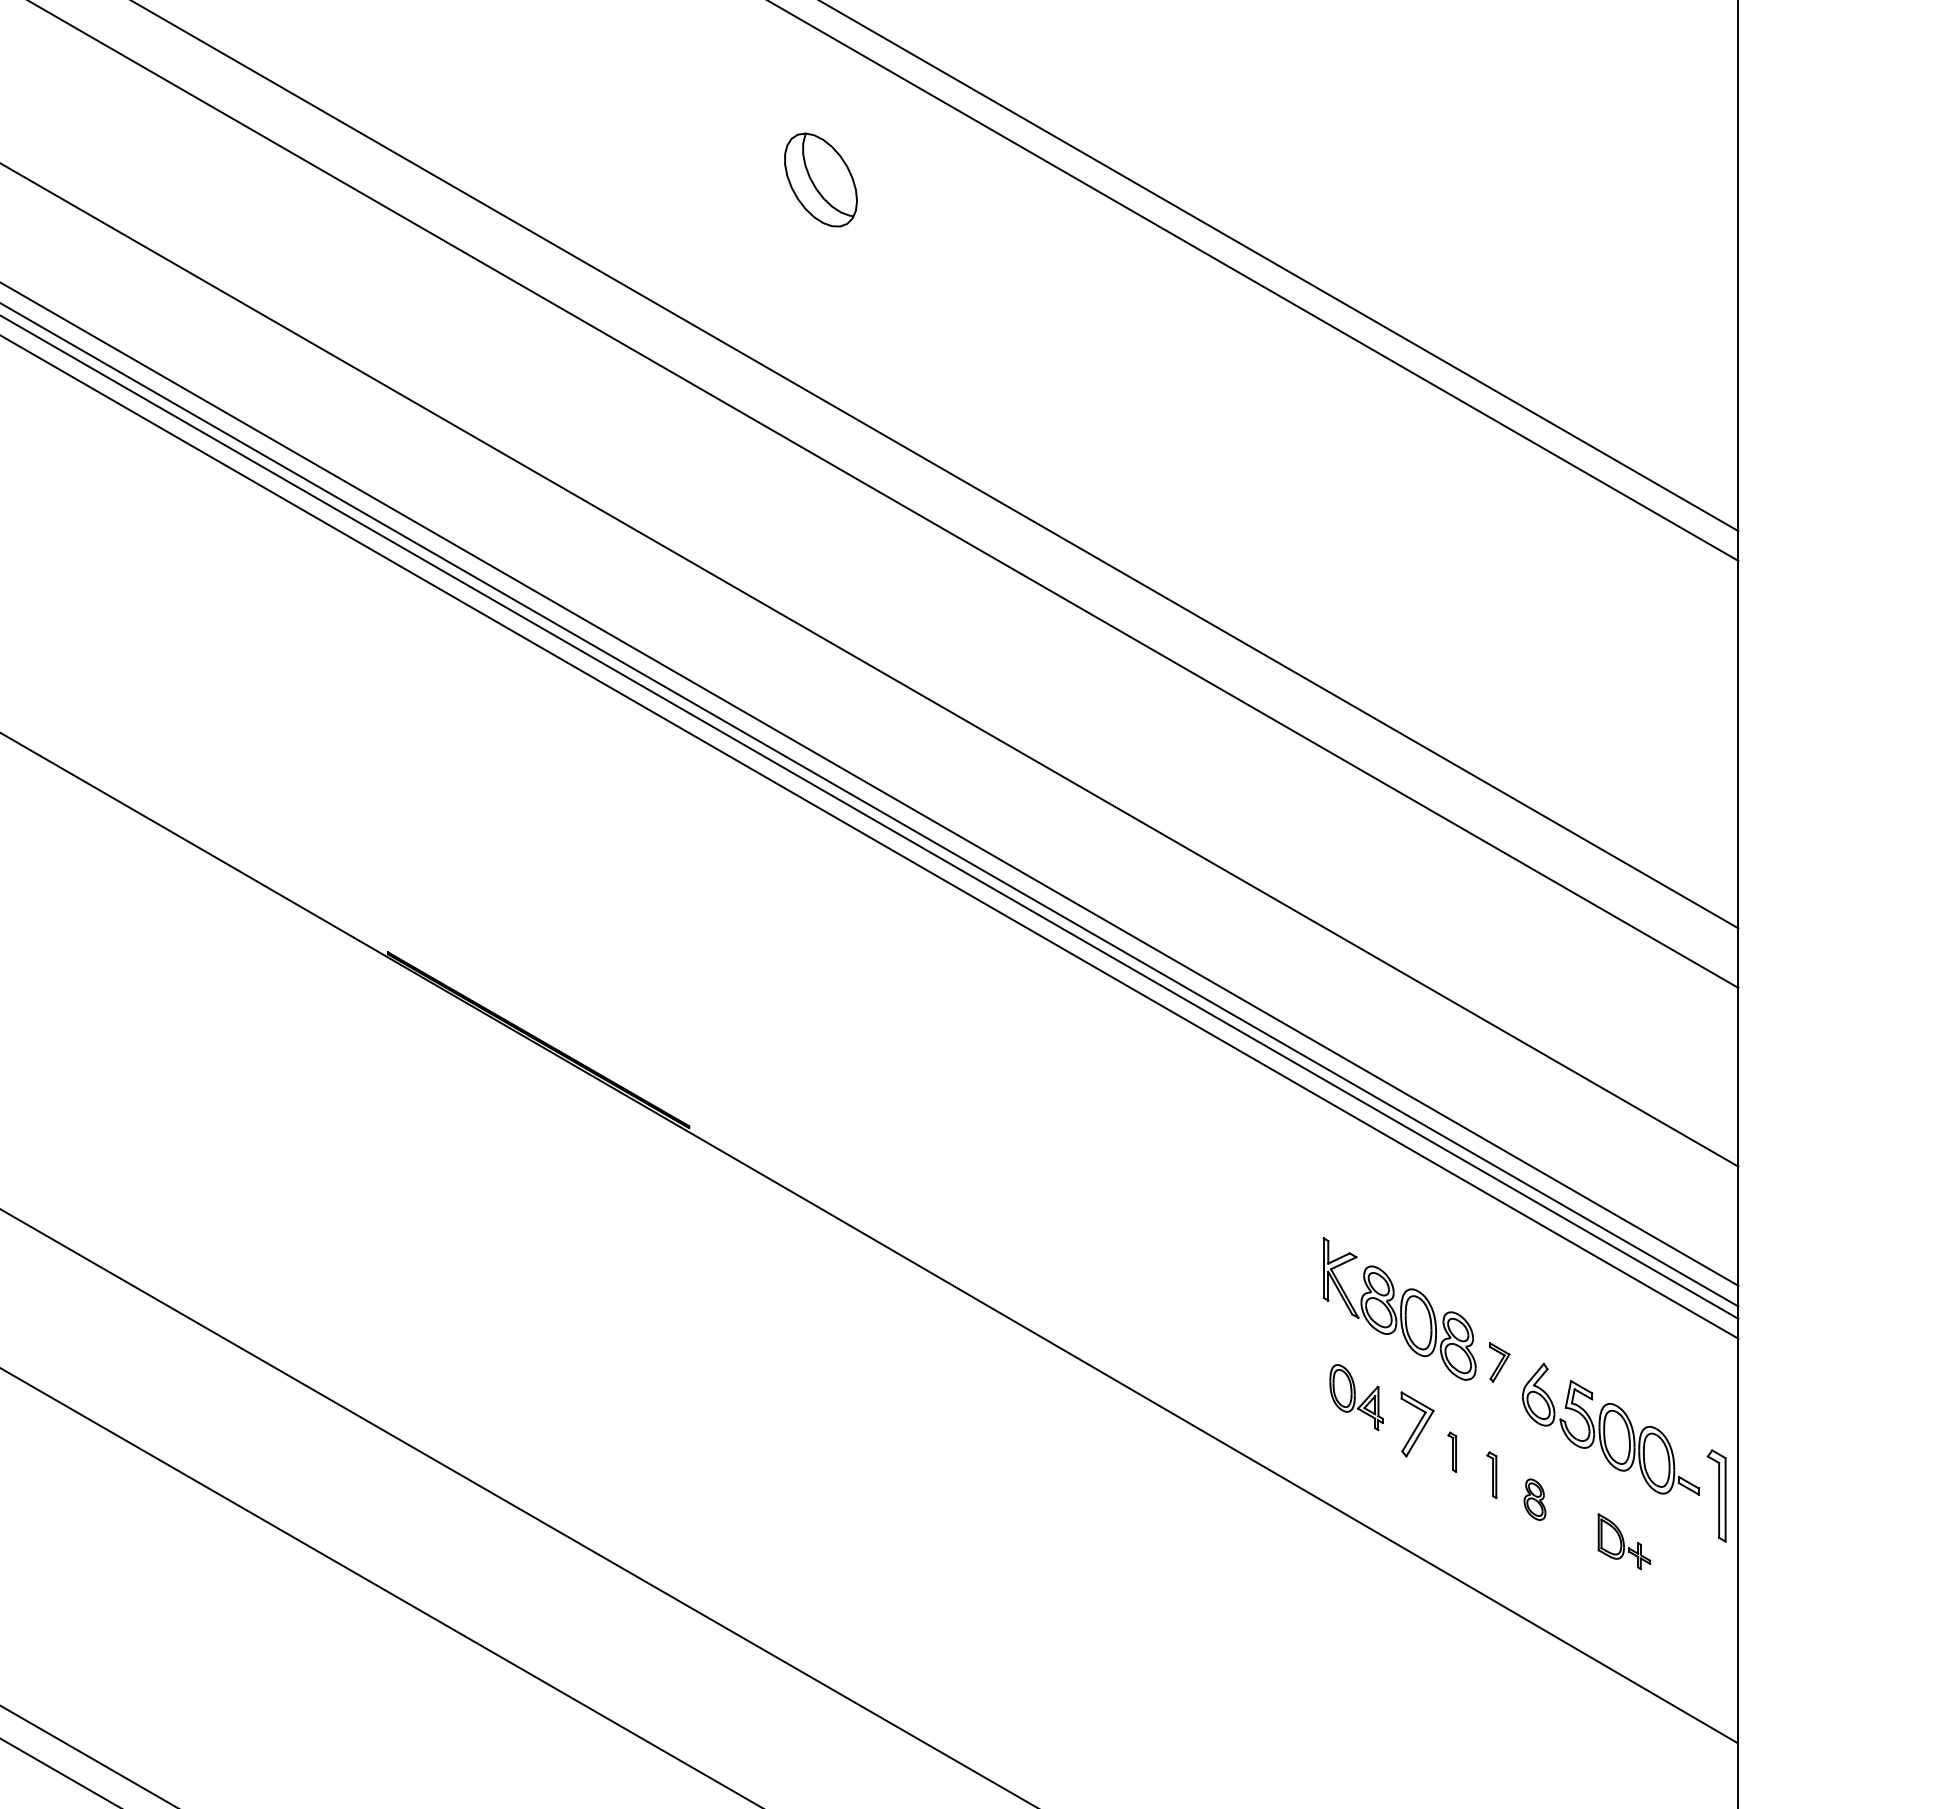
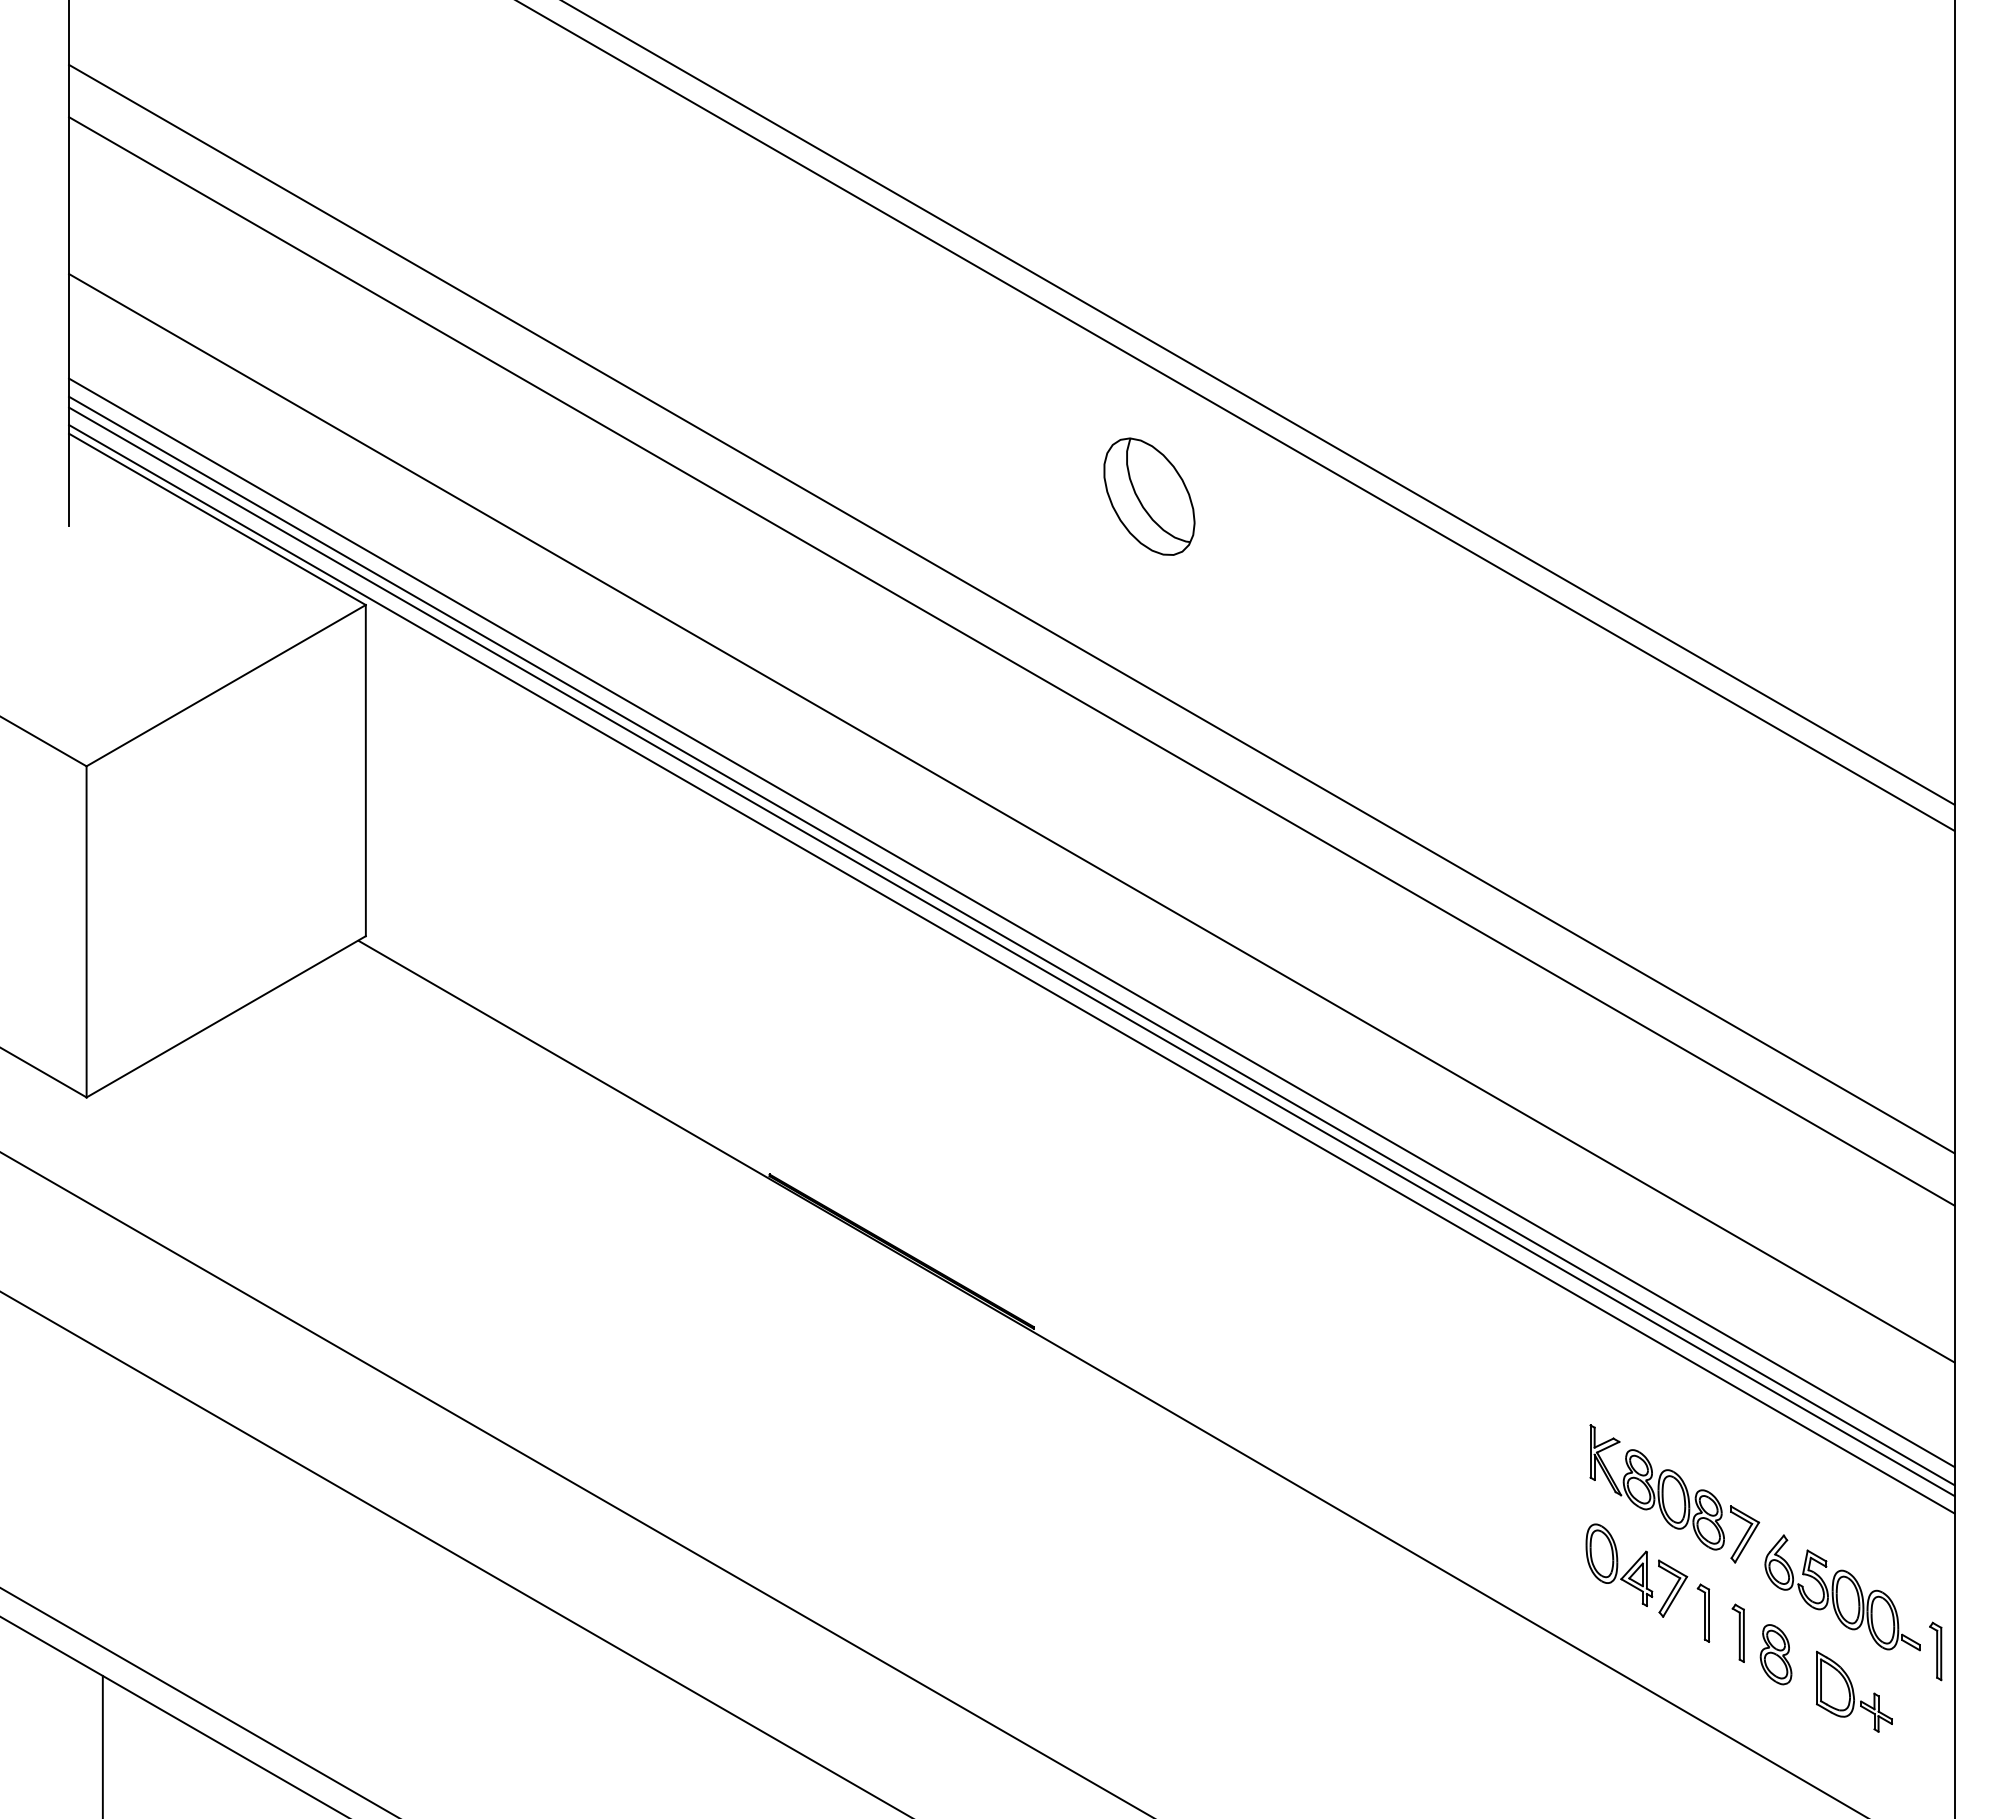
part: (821, 179) -> (1149, 496), size x1.43
part: (1500, 1362) -> (1745, 1534), size x1.67
part: (1356, 1396) -> (1619, 1564), size x1.43
part: (1452, 1451) -> (1703, 1612), size x1.67
part: (1491, 1474) -> (1737, 1632), size x1.43
part: (1716, 1495) -> (1935, 1651), size x0.71
part: (1534, 1499) -> (1775, 1654), size x1.67
part: (1624, 1541) -> (1854, 1691), size x1.67

